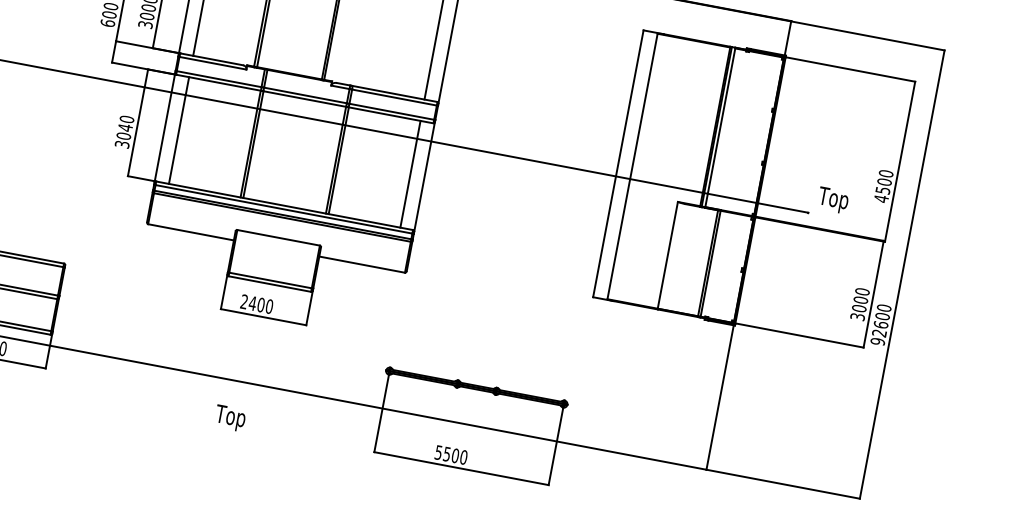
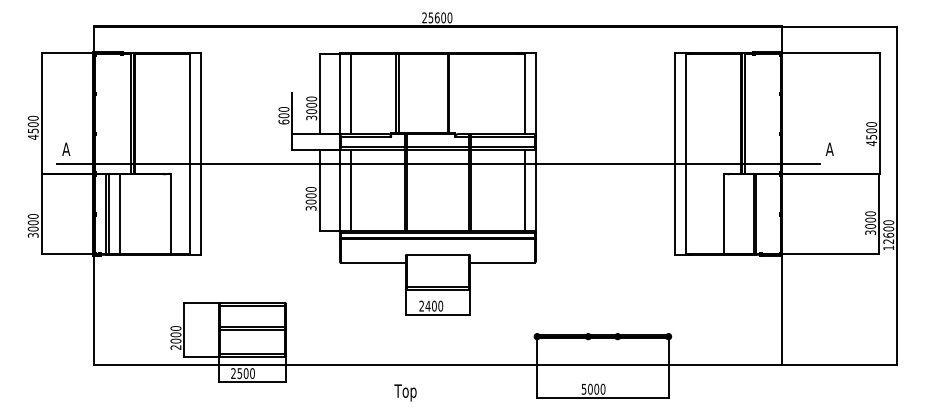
text: (124, 127) -> (310, 195), 3040 -> 3000
text: (833, 199) -> (836, 150), Top -> A
text: (877, 340) -> (888, 247), 92600 -> 12600
text: (230, 417) -> (405, 392), moved
text: (447, 453) -> (590, 388), 5500 -> 5000

